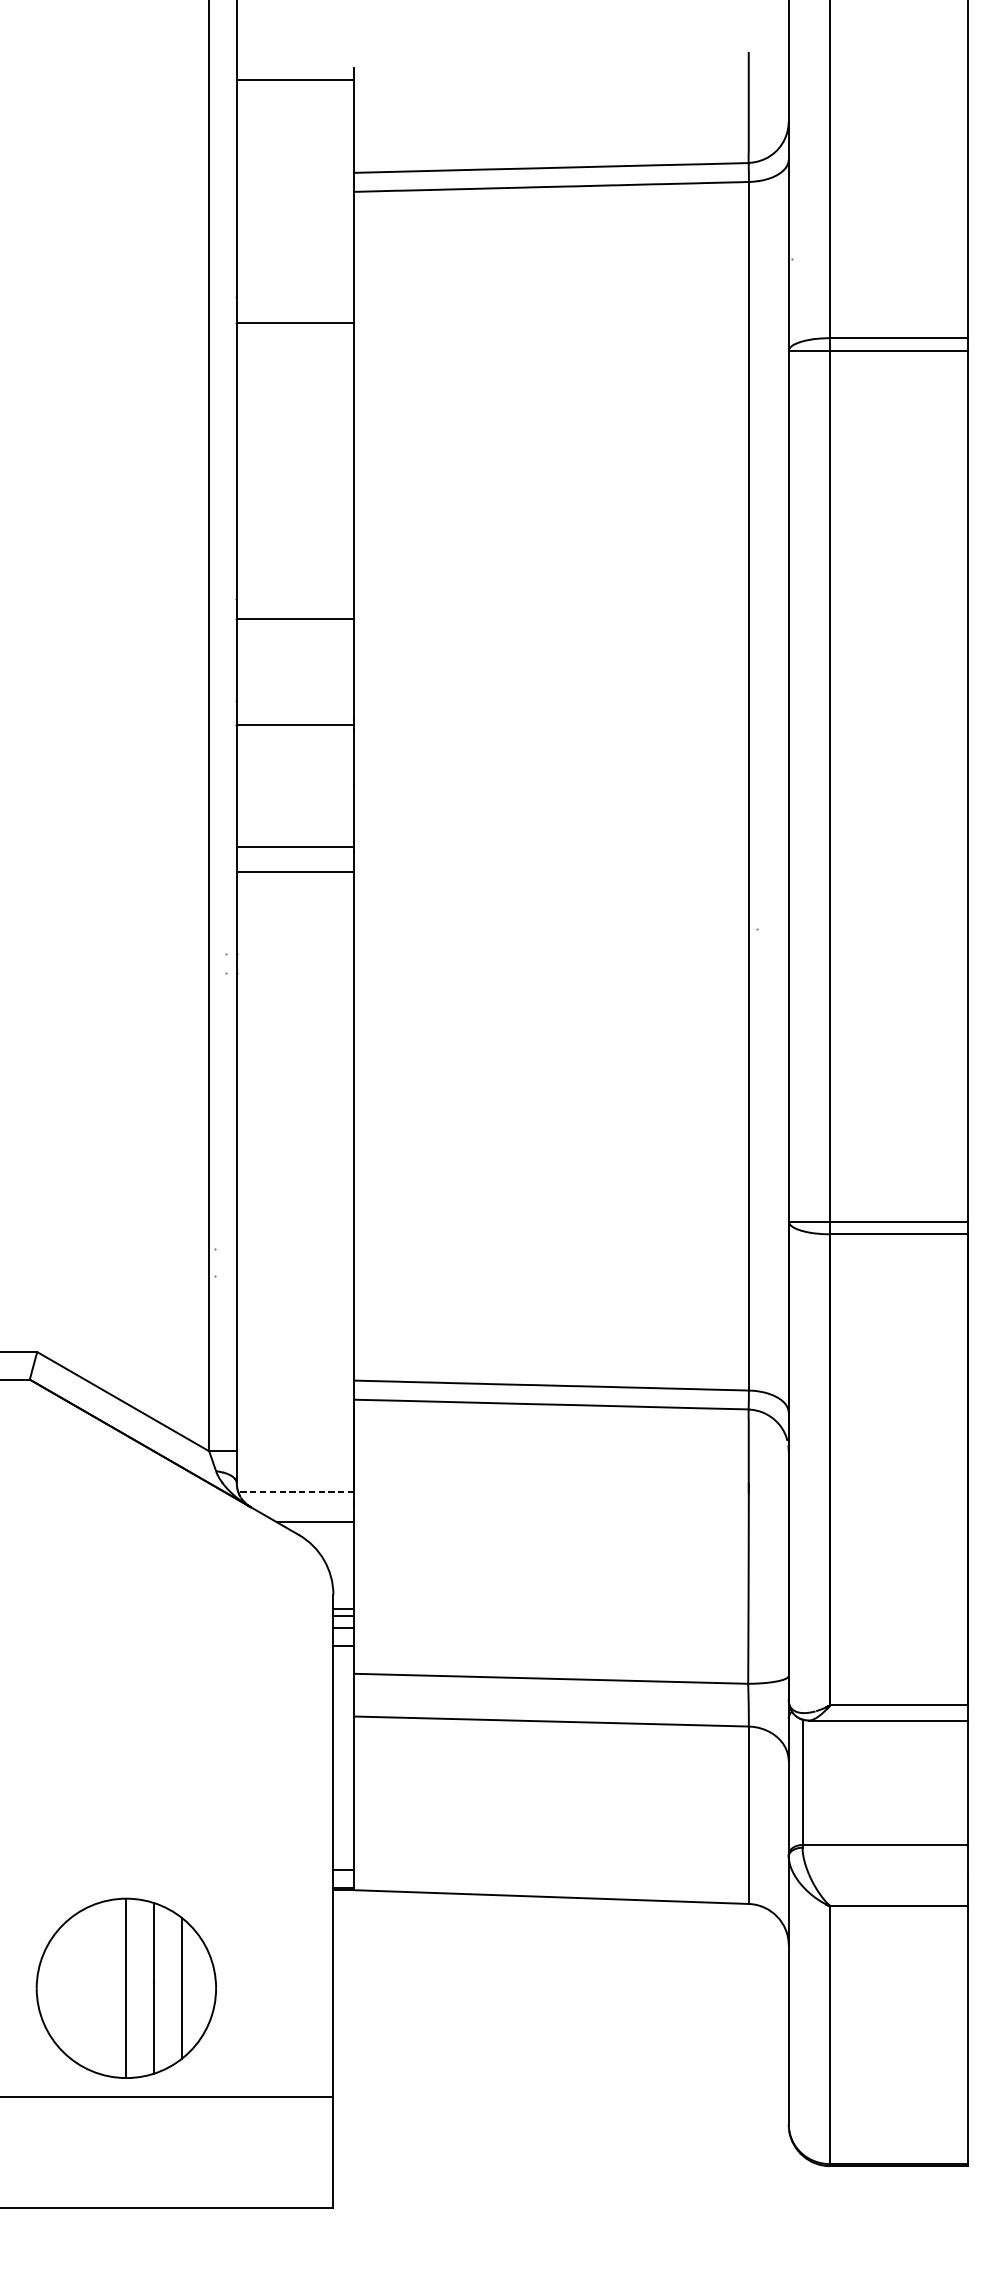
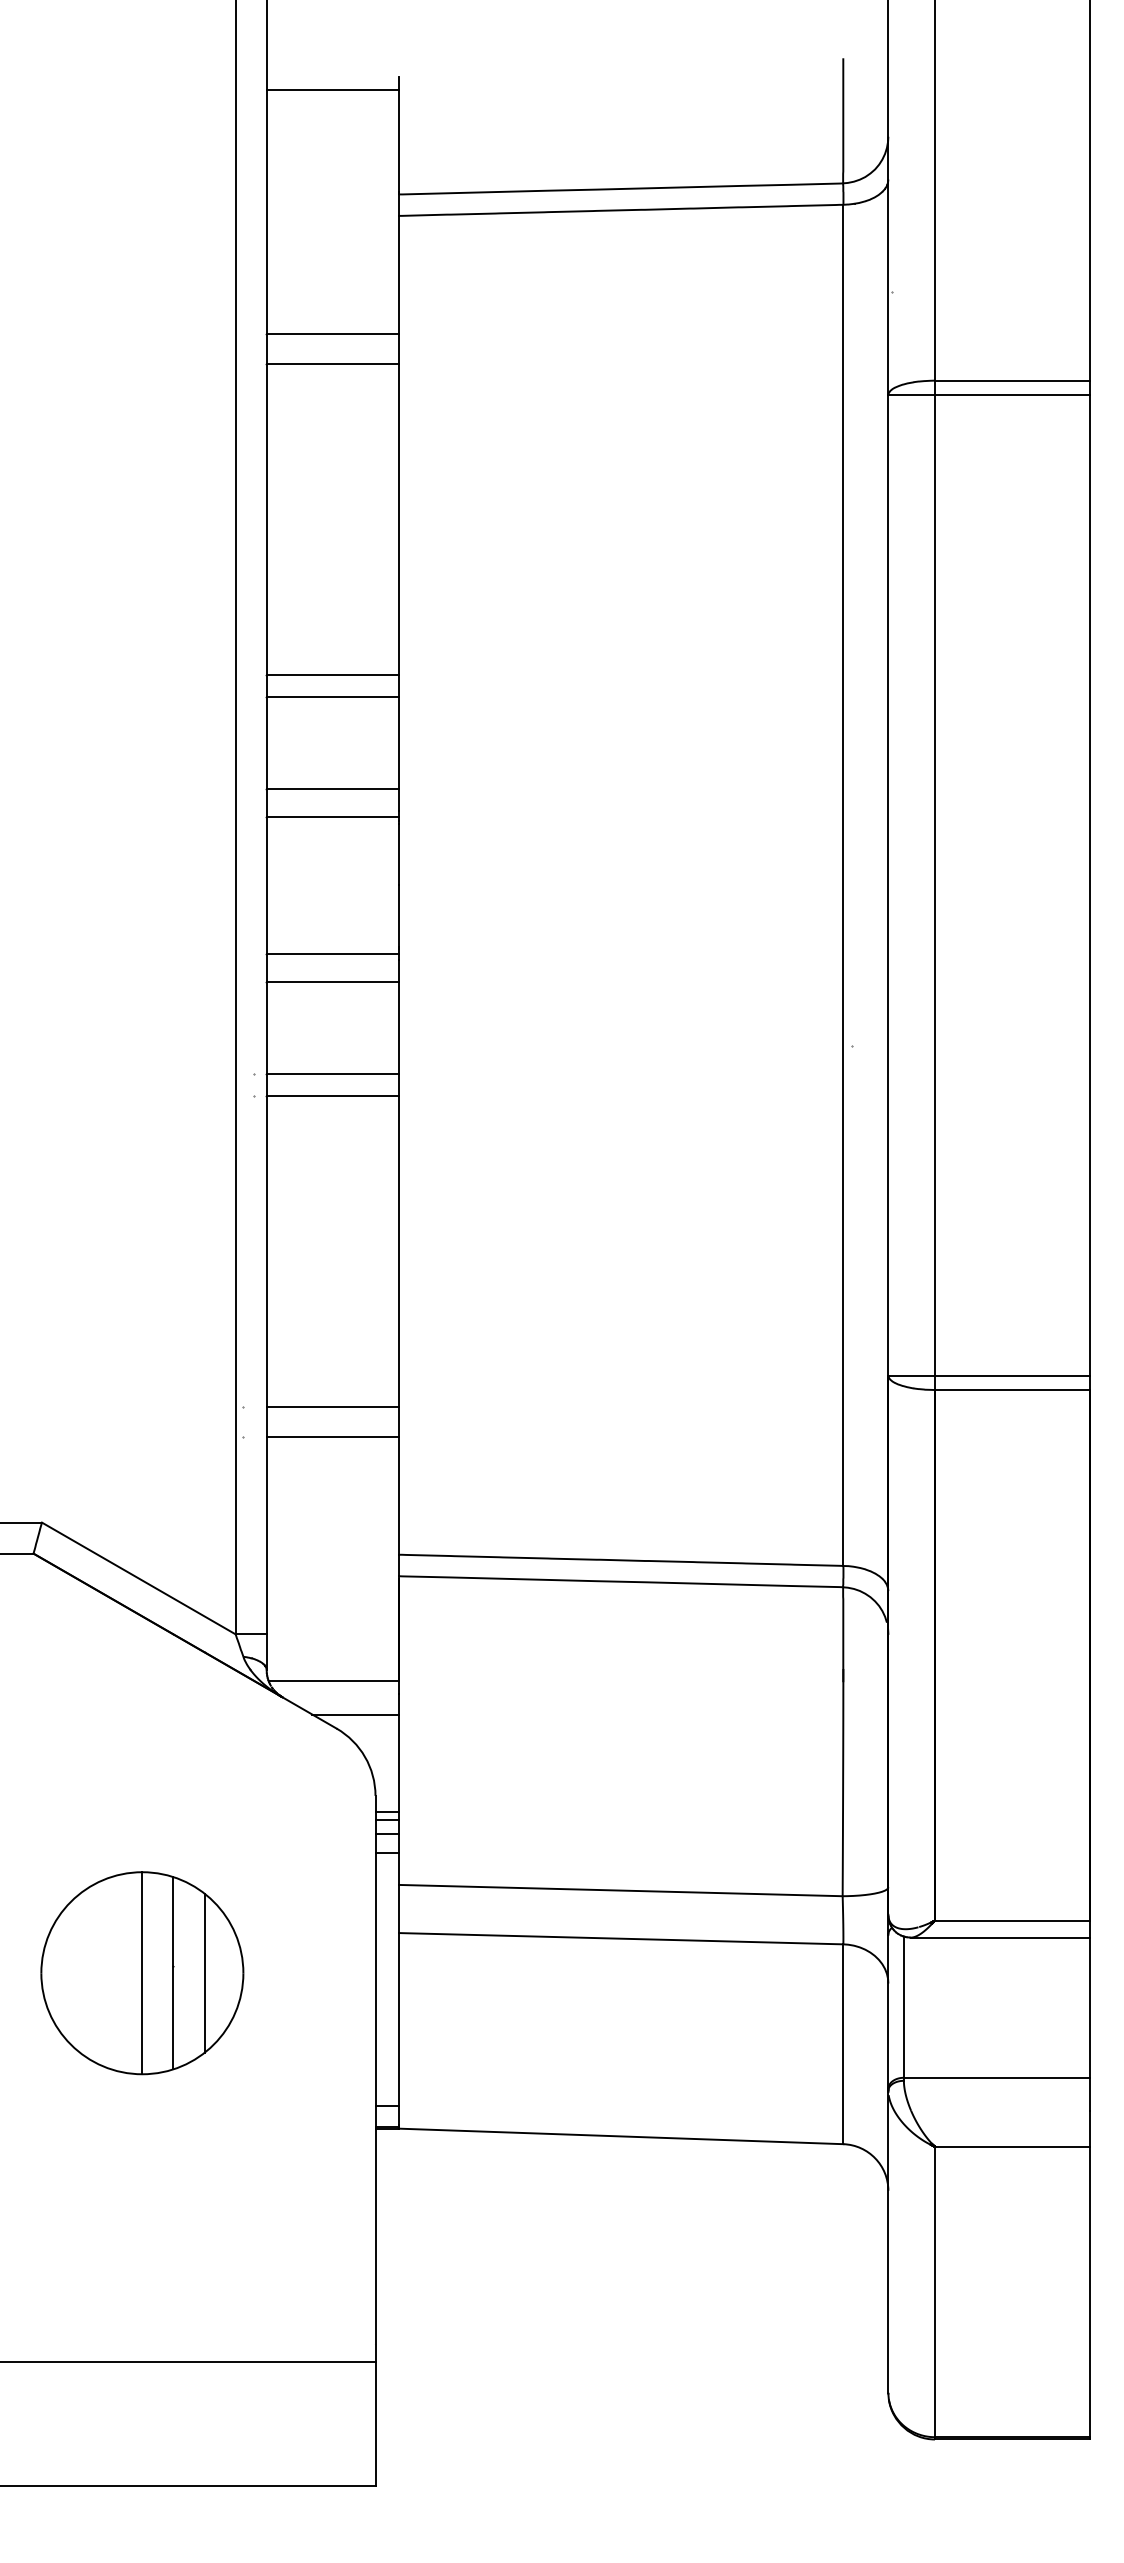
line: (295, 297) -> (332, 334), added
line: (295, 599) -> (332, 674), added
line: (295, 701) -> (332, 789), added
line: (295, 953) -> (332, 1073), added
line: (295, 973) -> (332, 1096), added
line: (295, 1248) -> (332, 1406), added
line: (295, 1275) -> (332, 1436), added
line: (296, 1492) -> (333, 1680), dashed -> solid
part: (126, 1988) -> (142, 1973), moved

